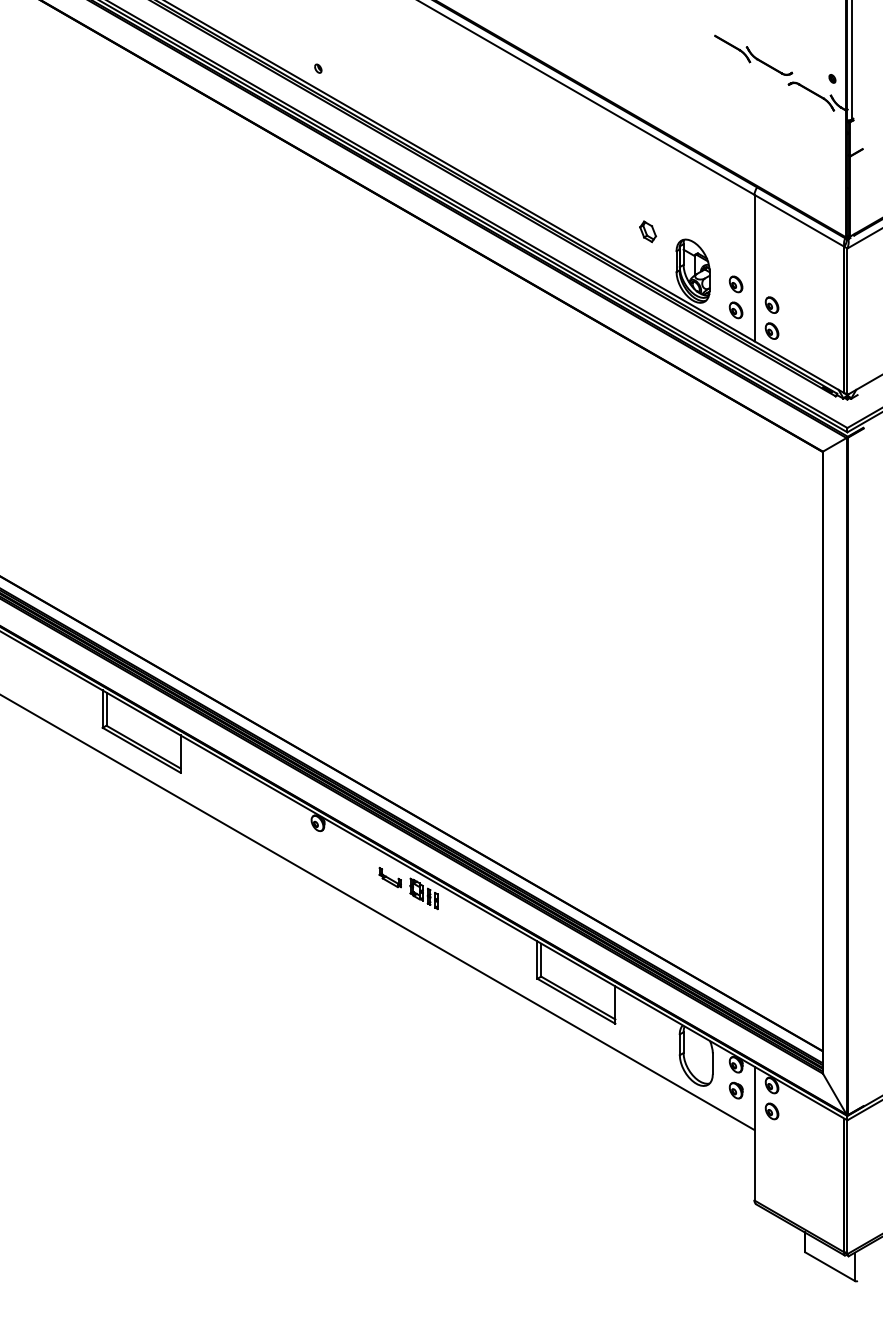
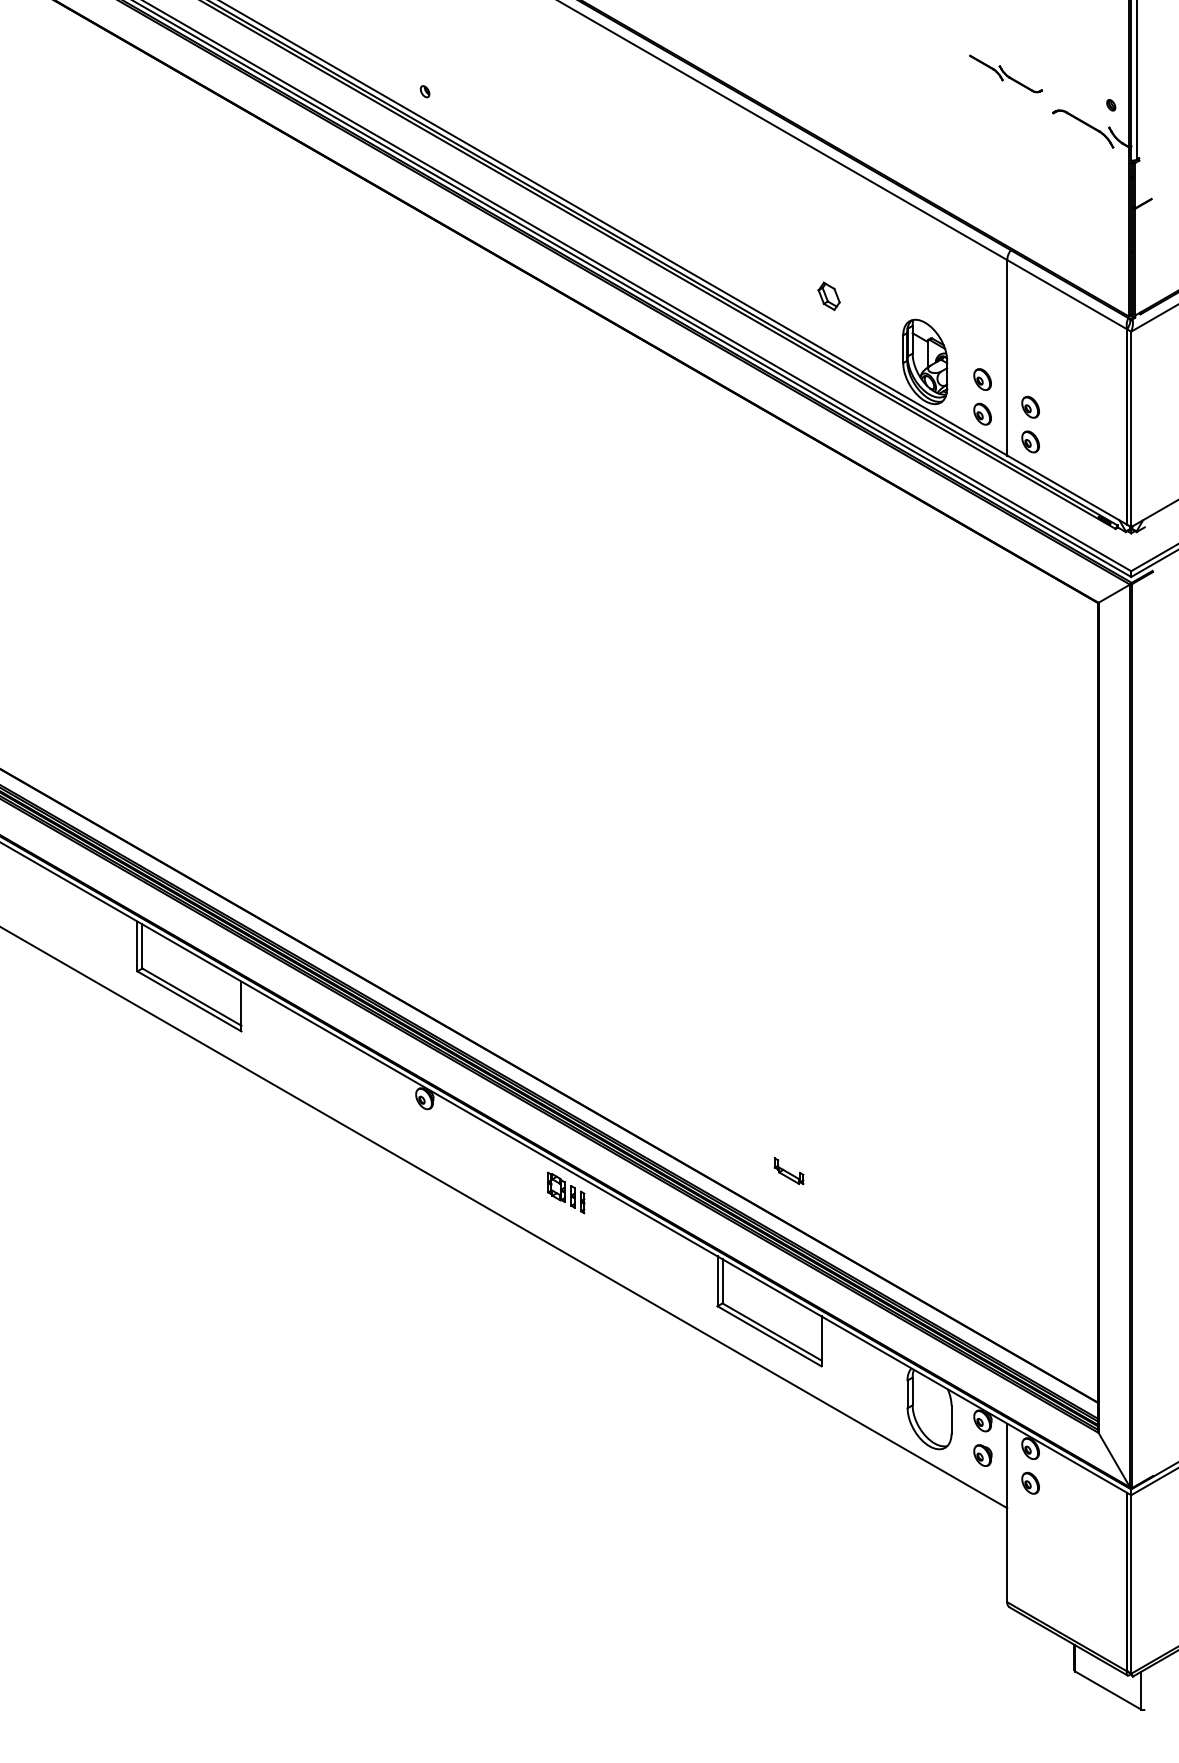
part: (753, 55) -> (1005, 73), size x0.7
part: (647, 231) -> (828, 296), moved
part: (389, 877) -> (788, 1171), moved

